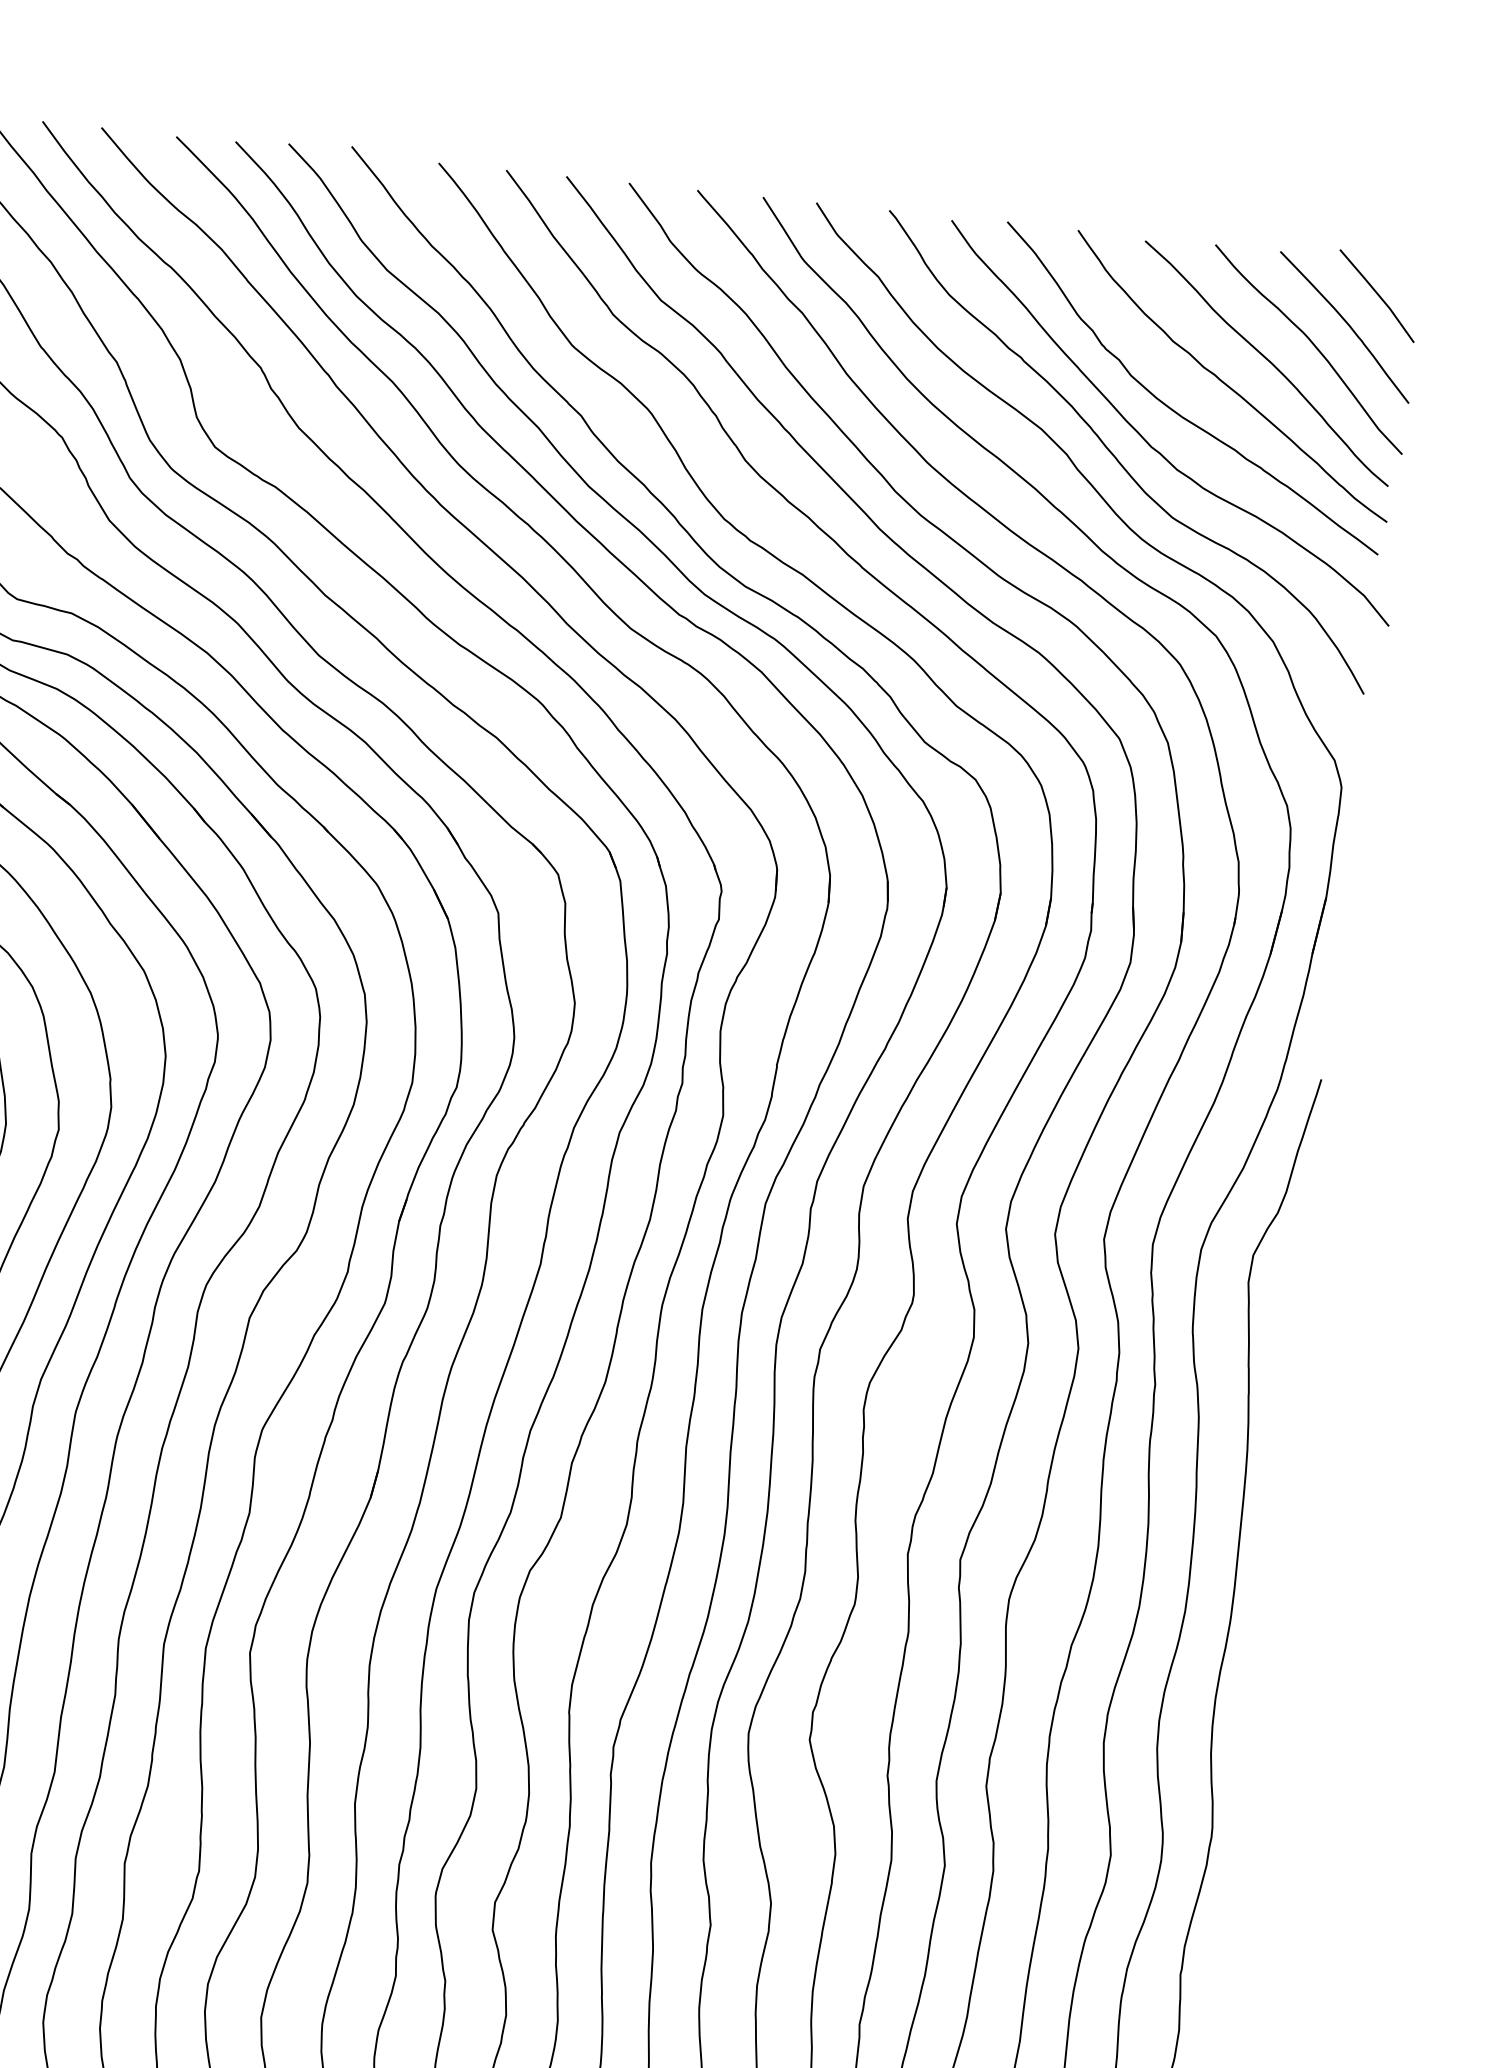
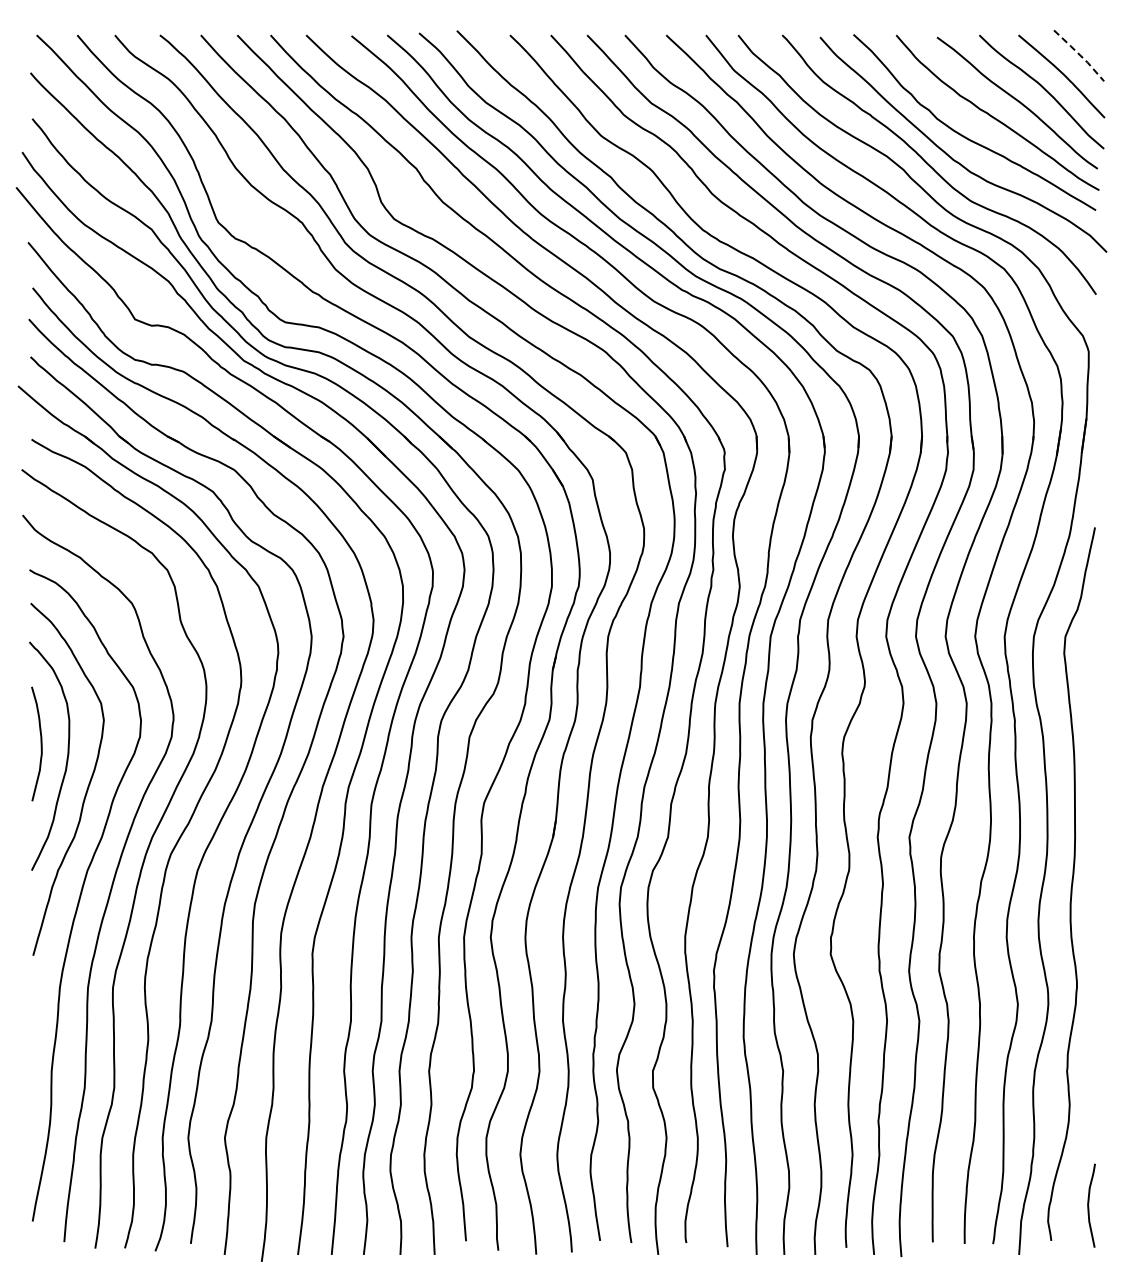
line: (1379, 295) -> (1080, 55), solid -> dashed

